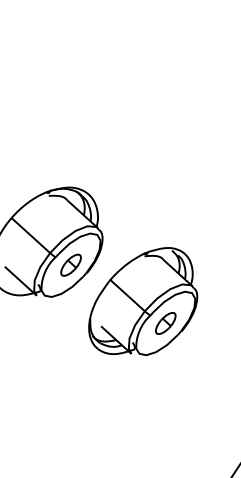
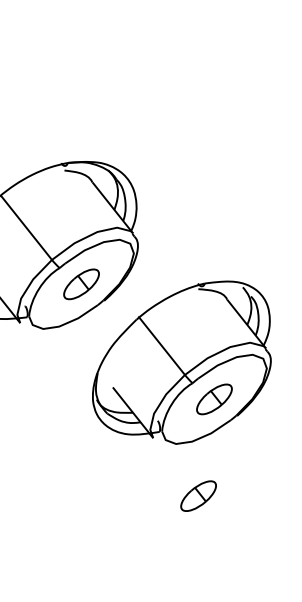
part: (165, 385) -> (198, 496), added

